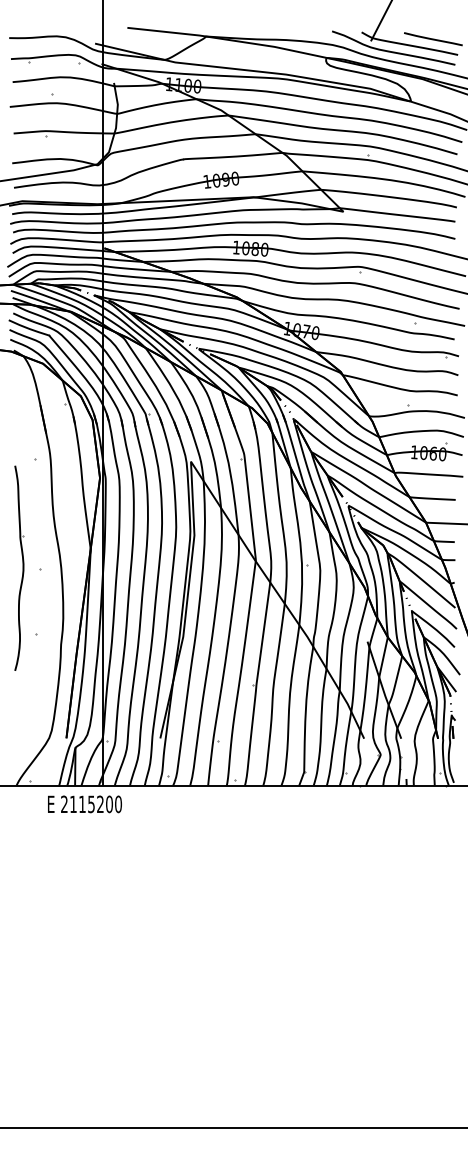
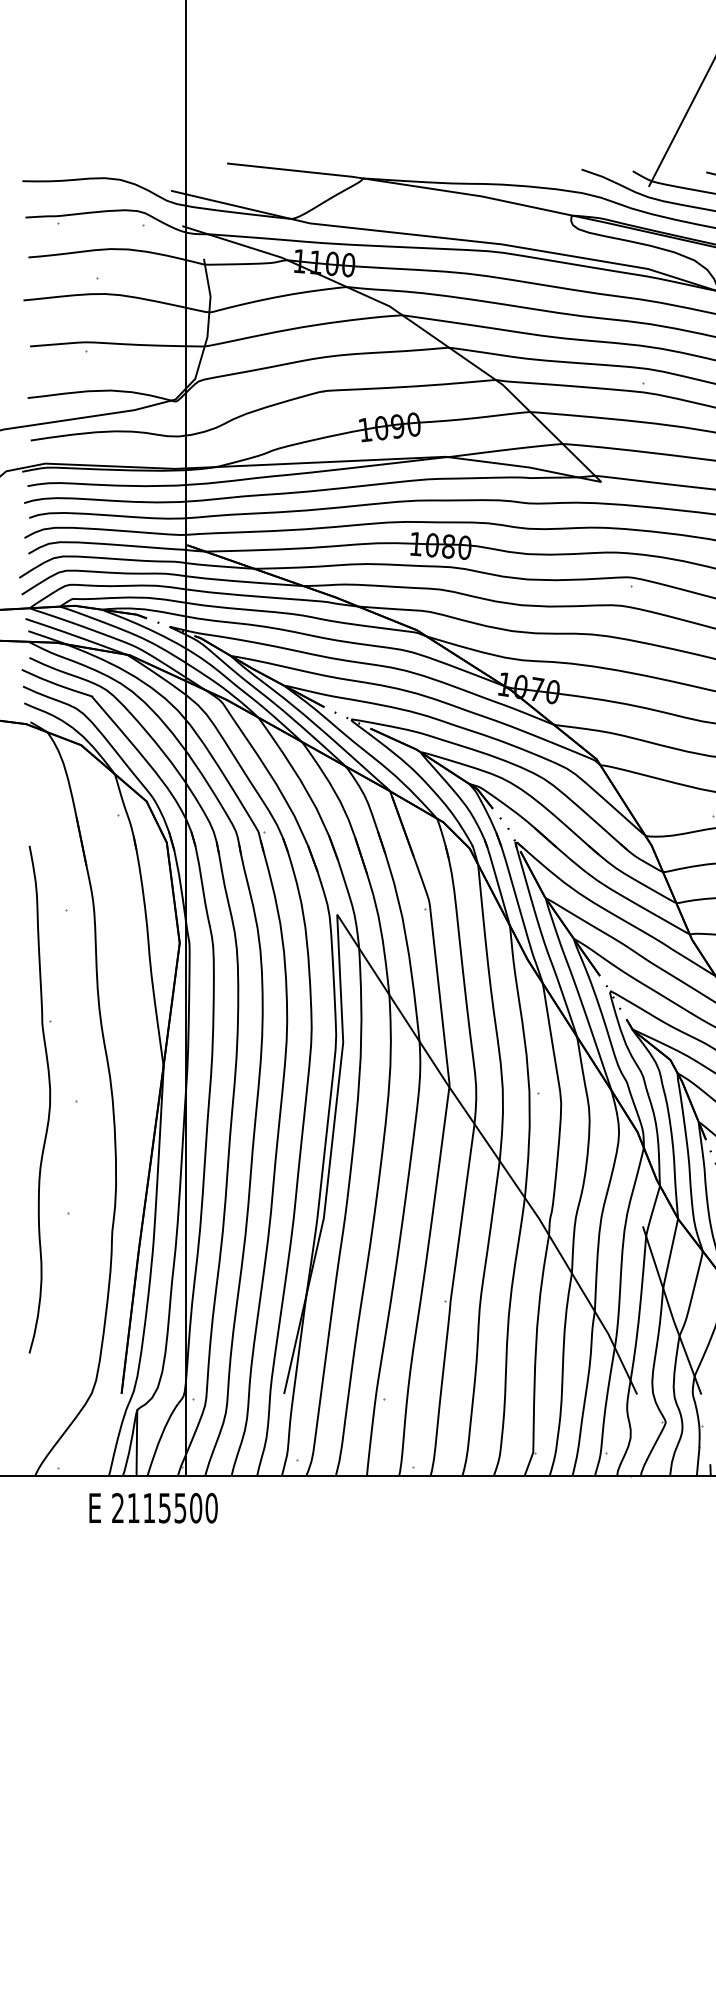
part: (19, 567) -> (40, 1097), size x1.43
text: (100, 804) -> (180, 1508), 2115200 -> 2115500

